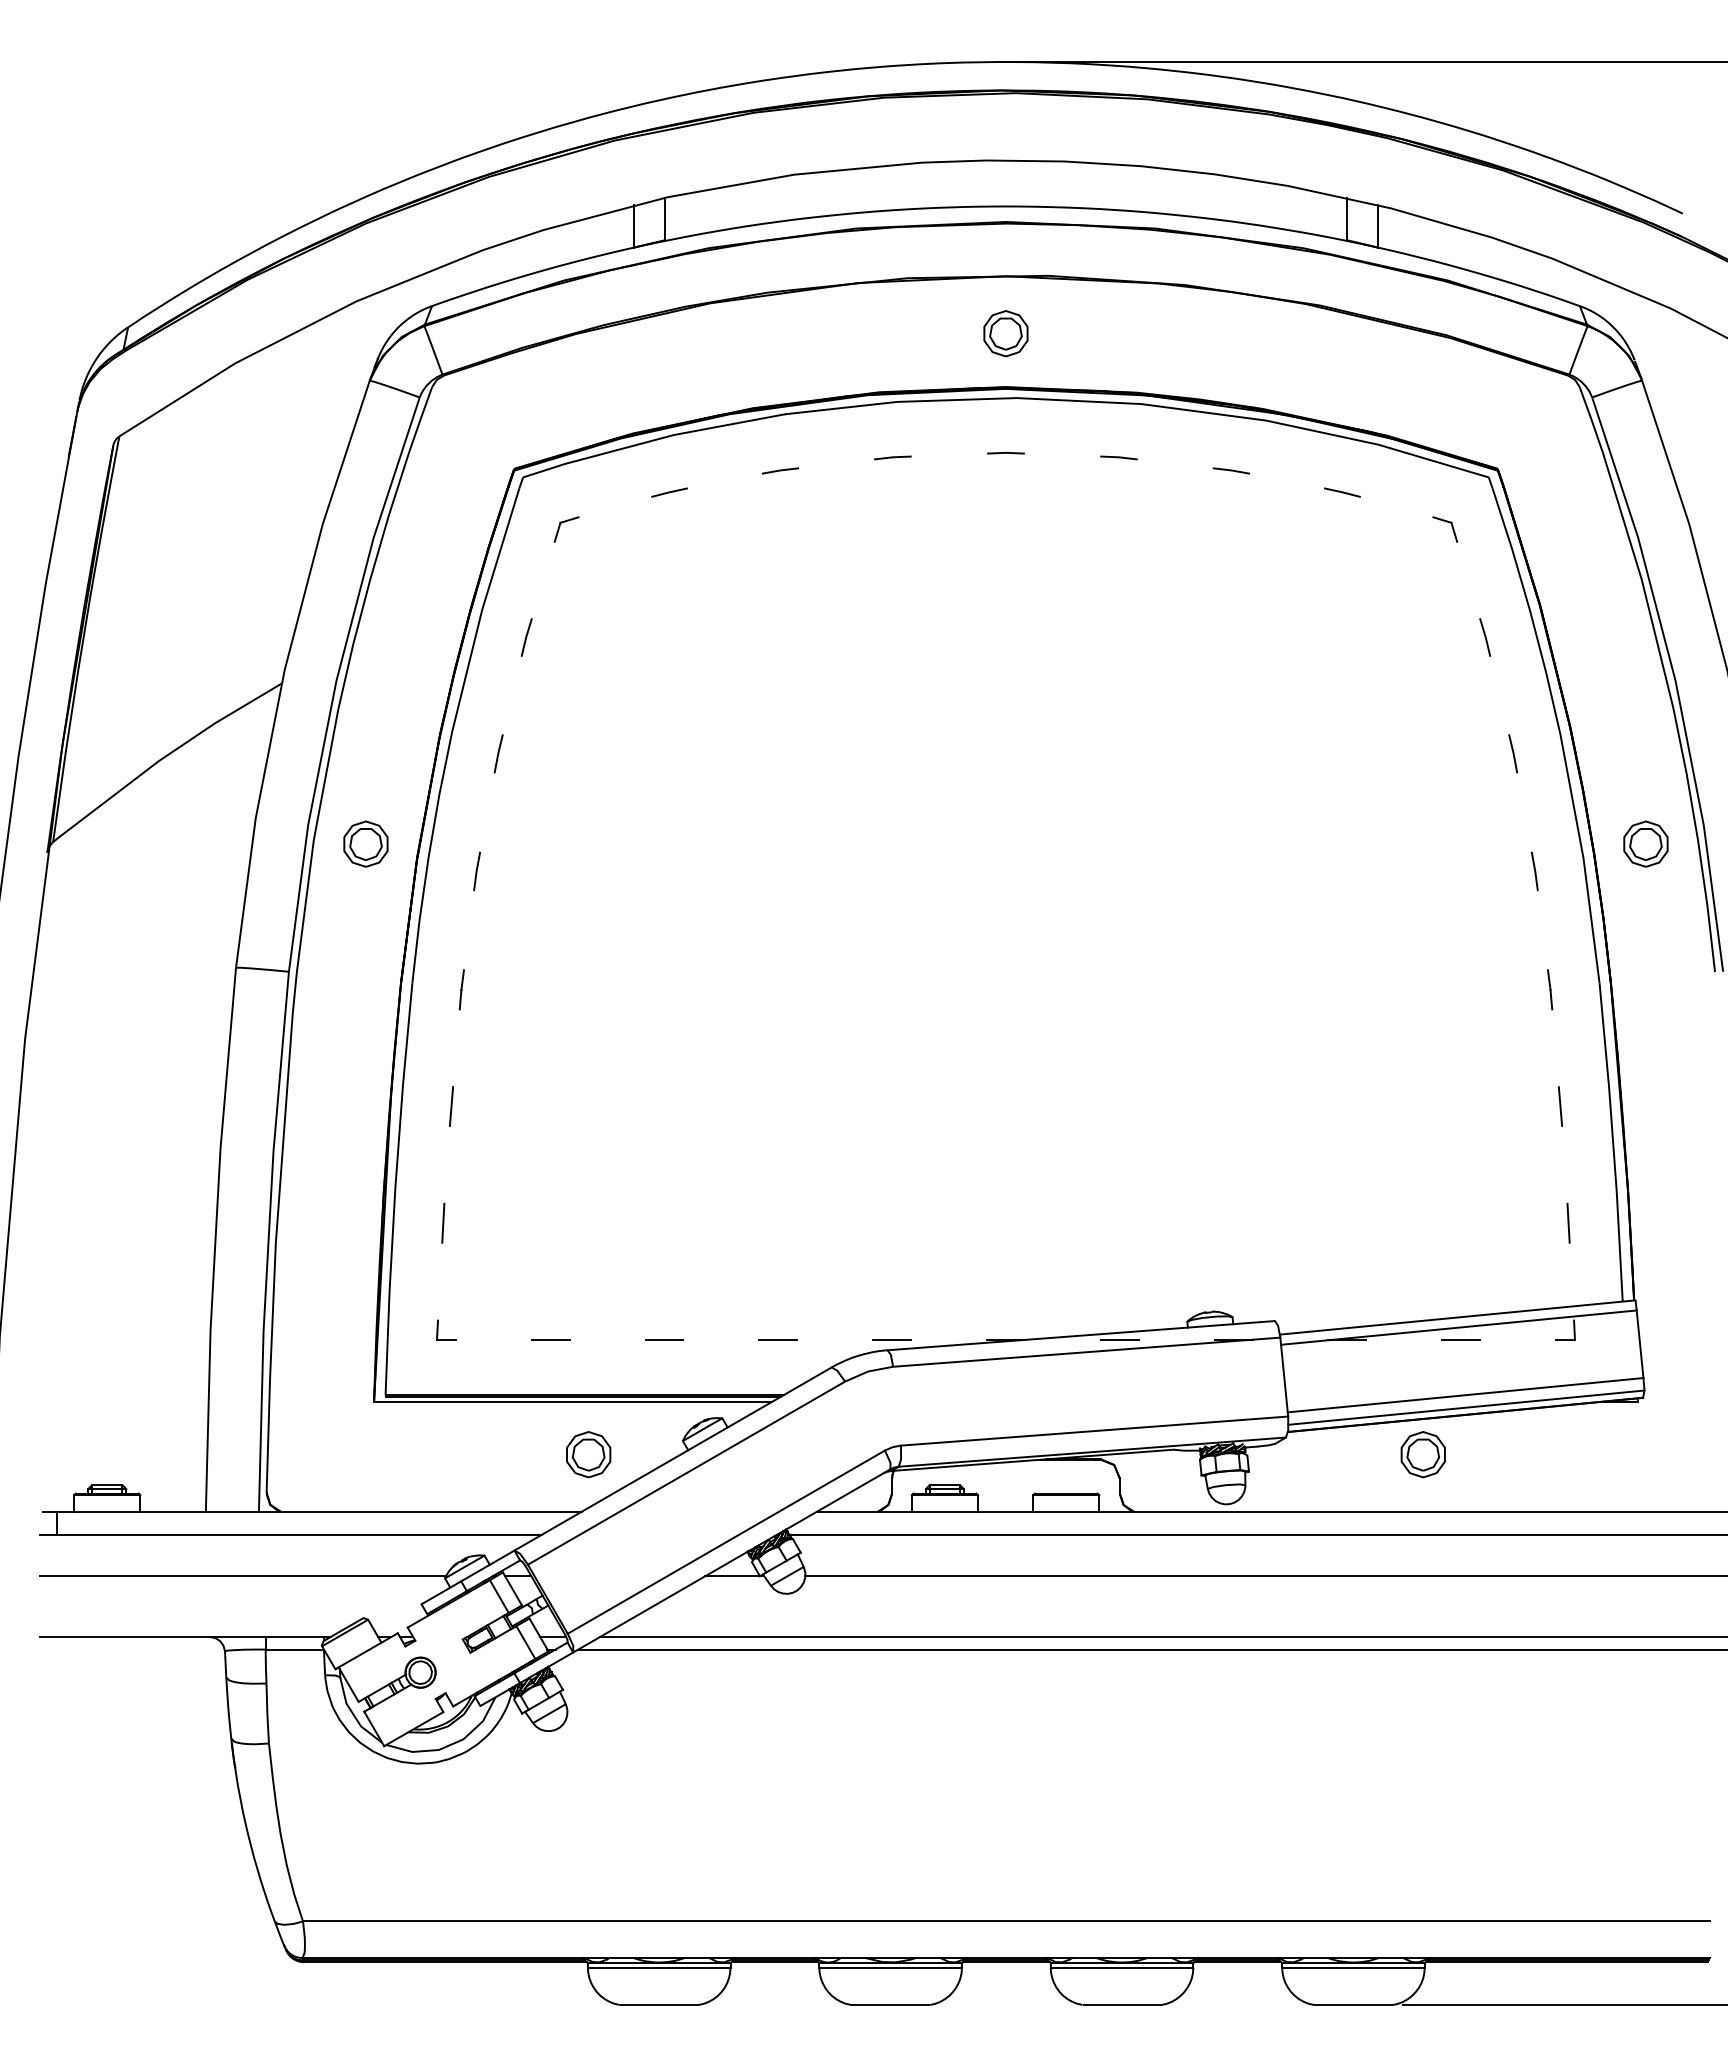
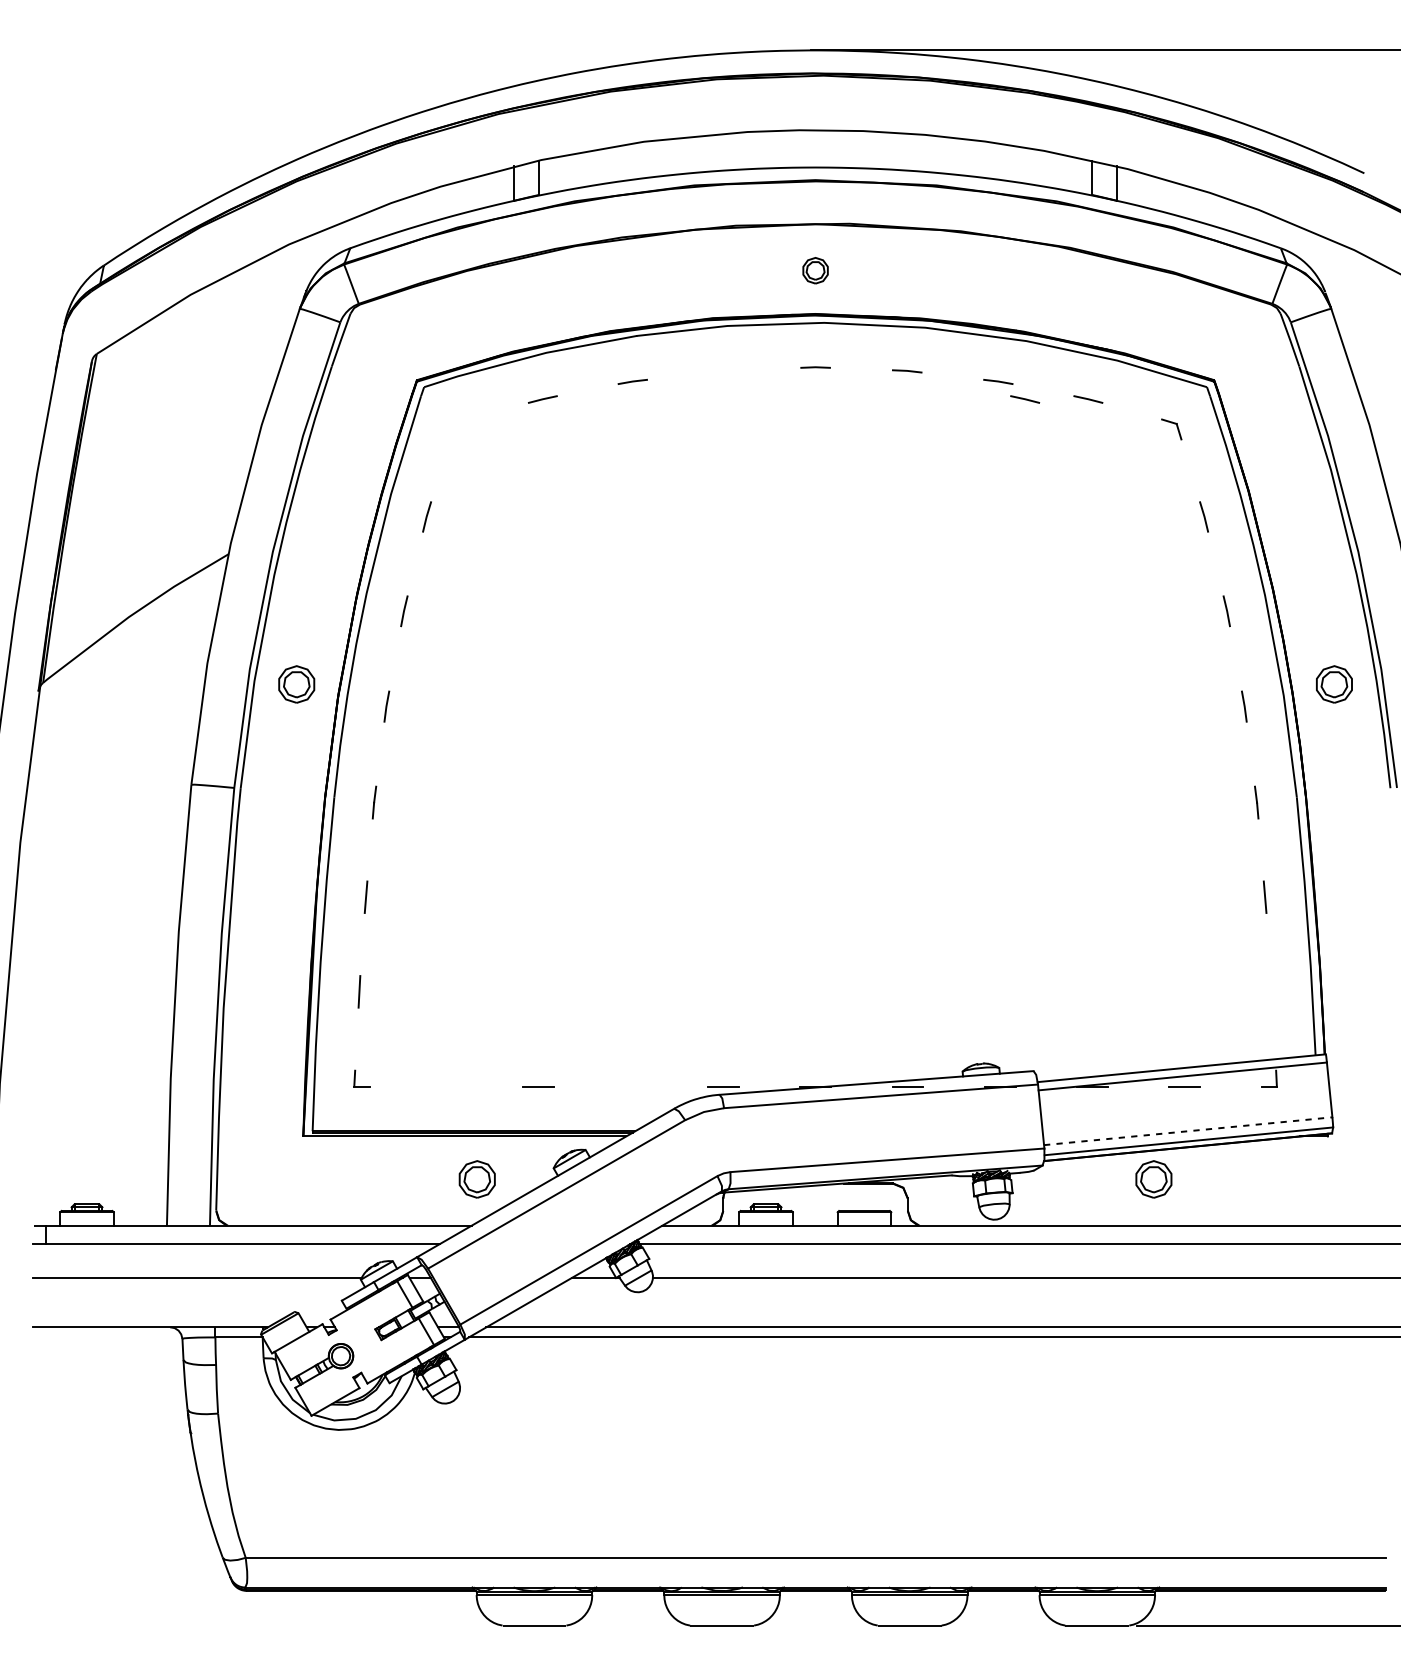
part: (1005, 333) -> (815, 270), size x0.7
line: (892, 457) -> (723, 371), removed
line: (1264, 492) -> (1025, 399), added
part: (560, 526) -> (454, 426), removed
line: (1568, 1222) -> (1271, 991), removed
line: (550, 1340) -> (446, 1086), removed
line: (778, 1340) -> (631, 1086), removed
line: (1465, 1395) -> (1188, 1131), solid -> dashed

